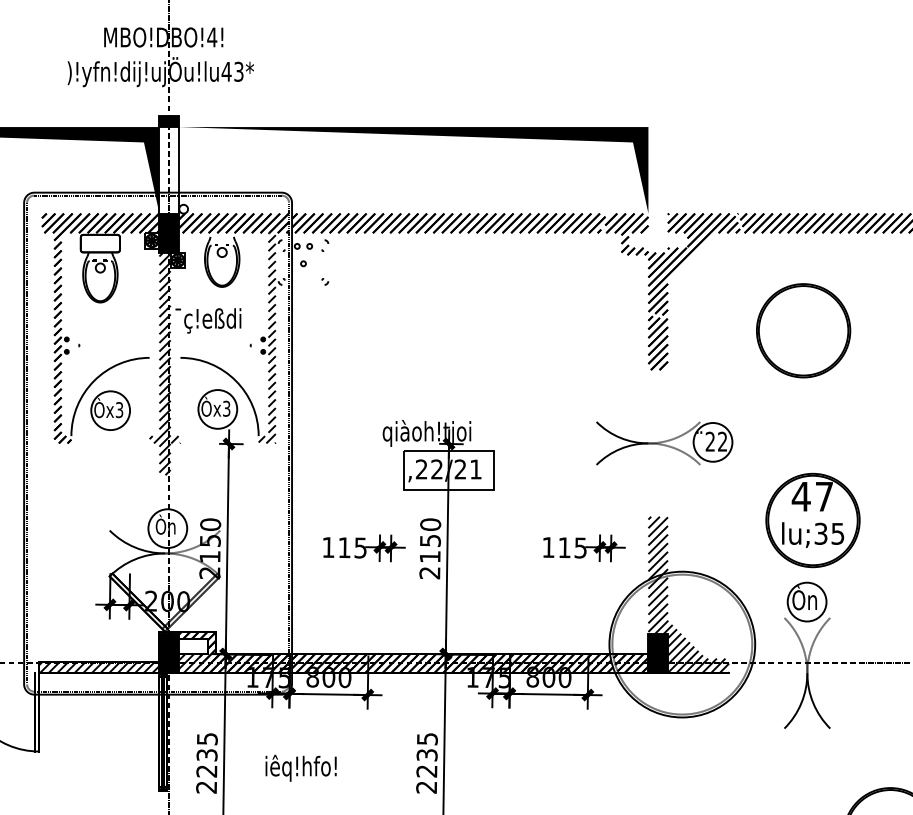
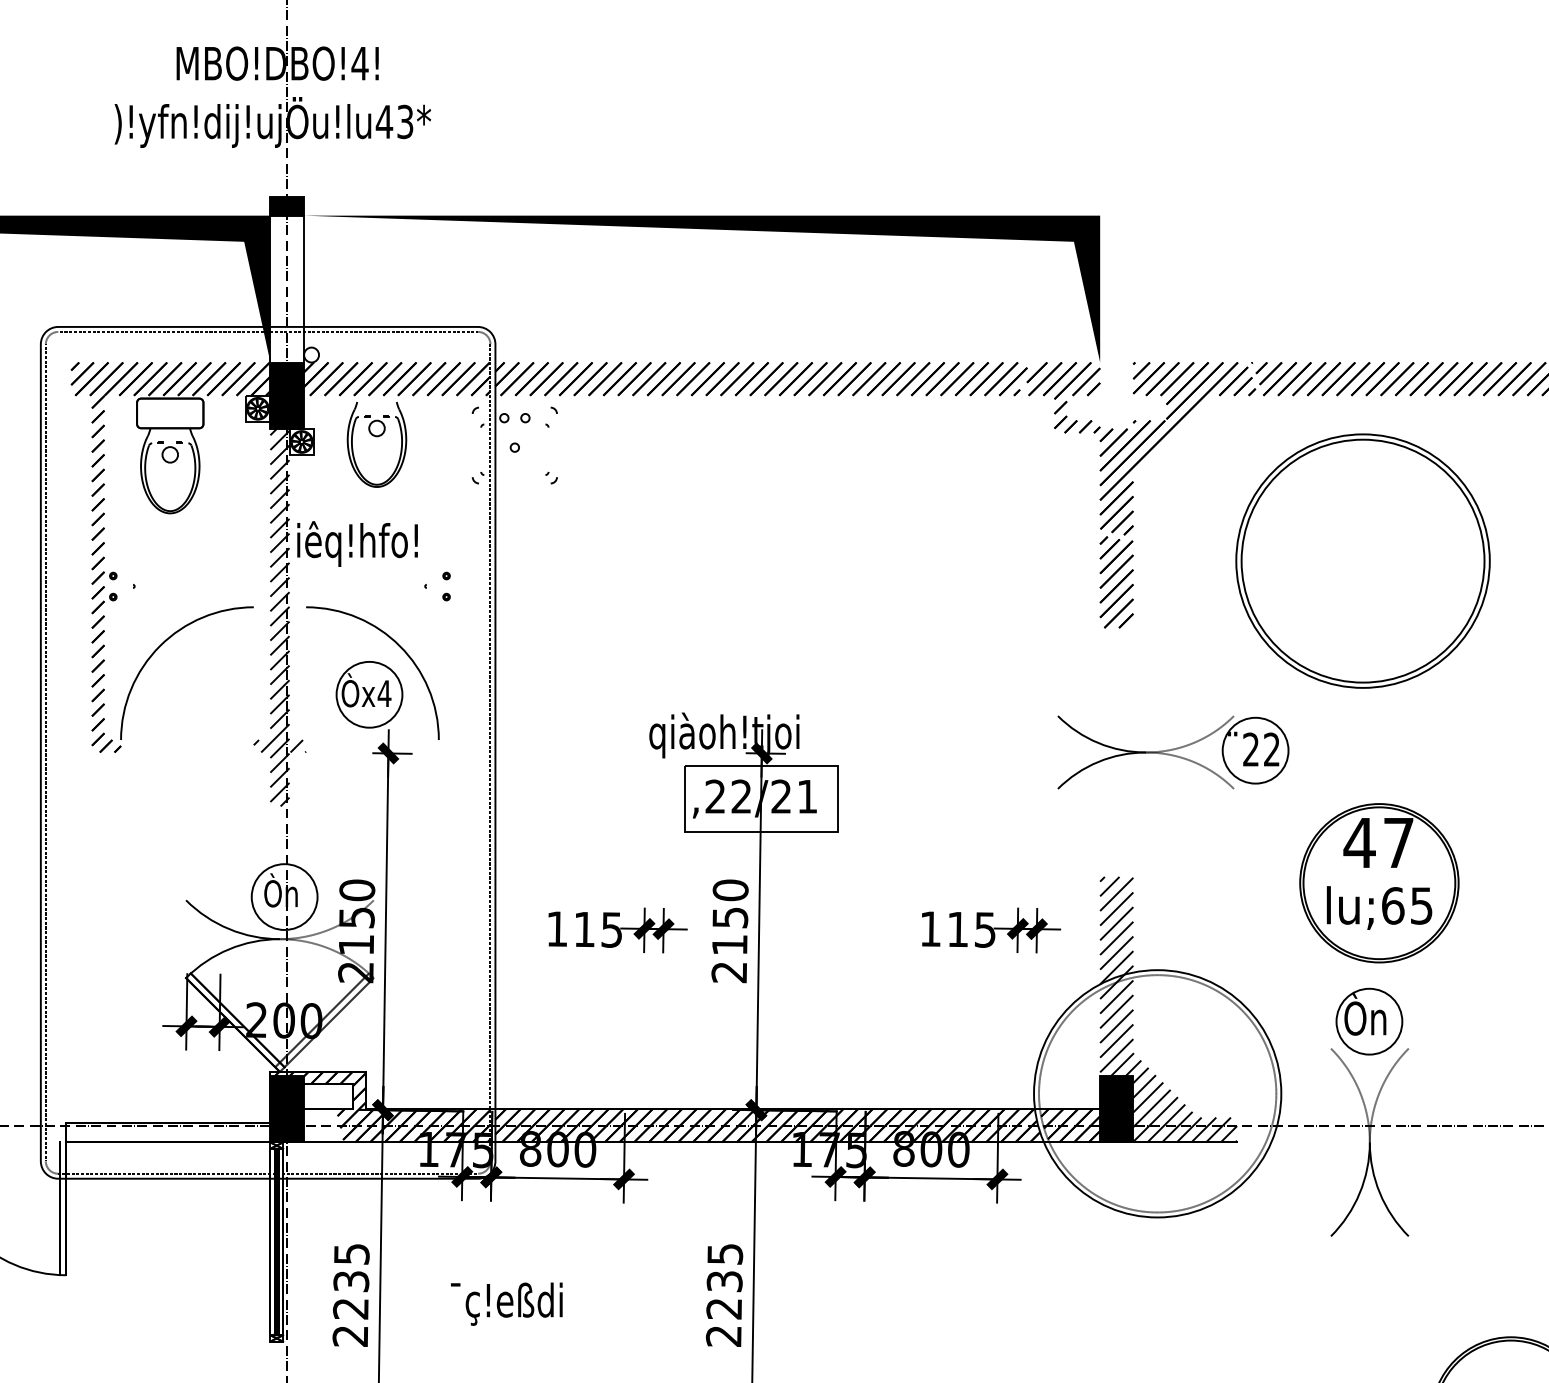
text: (210, 320) -> (357, 543), ¯ç!eßdi -> iêq!hfo!
part: (803, 330) -> (1363, 560), size x1.6
hatch: (266, 338) -> (452, 574), removed
text: (226, 408) -> (384, 693), Òx3 -> Òx4
part: (110, 410) -> (187, 696), removed
part: (664, 443) -> (1173, 752), moved
text: (820, 533) -> (1392, 905), lu;35 -> lu;65
hatch: (190, 663) -> (323, 1125), removed
hatch: (99, 667) -> (168, 1132), removed
text: (300, 767) -> (509, 1302), iêq!hfo! -> ¯ç!eßdi

